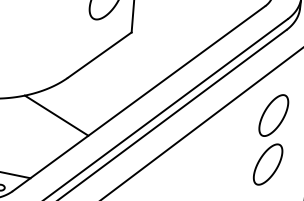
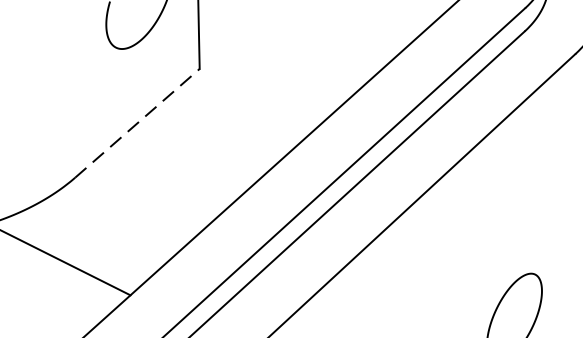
line: (100, 54) -> (138, 121), solid -> dashed
part: (273, 115) -> (515, 213), removed

